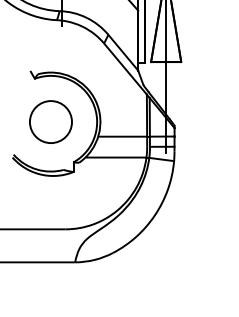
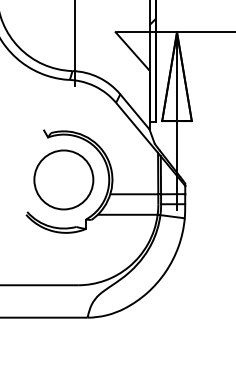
circle: (50, 121) -> (63, 179), size x1.43

